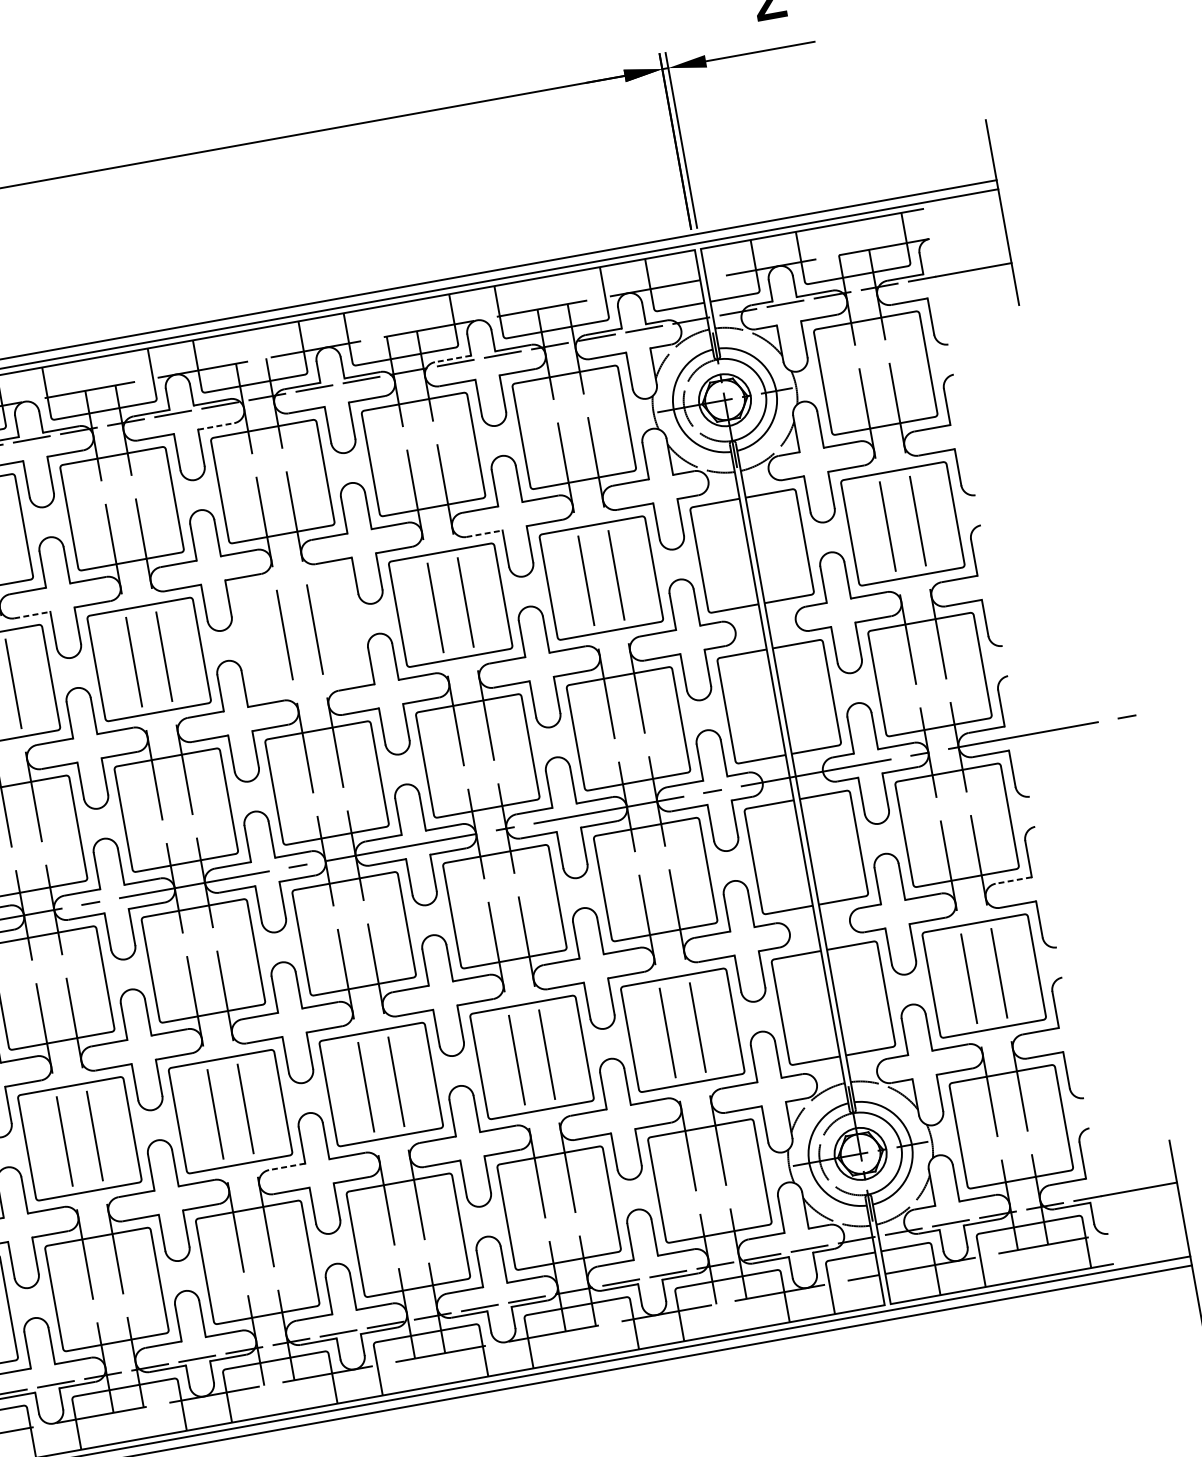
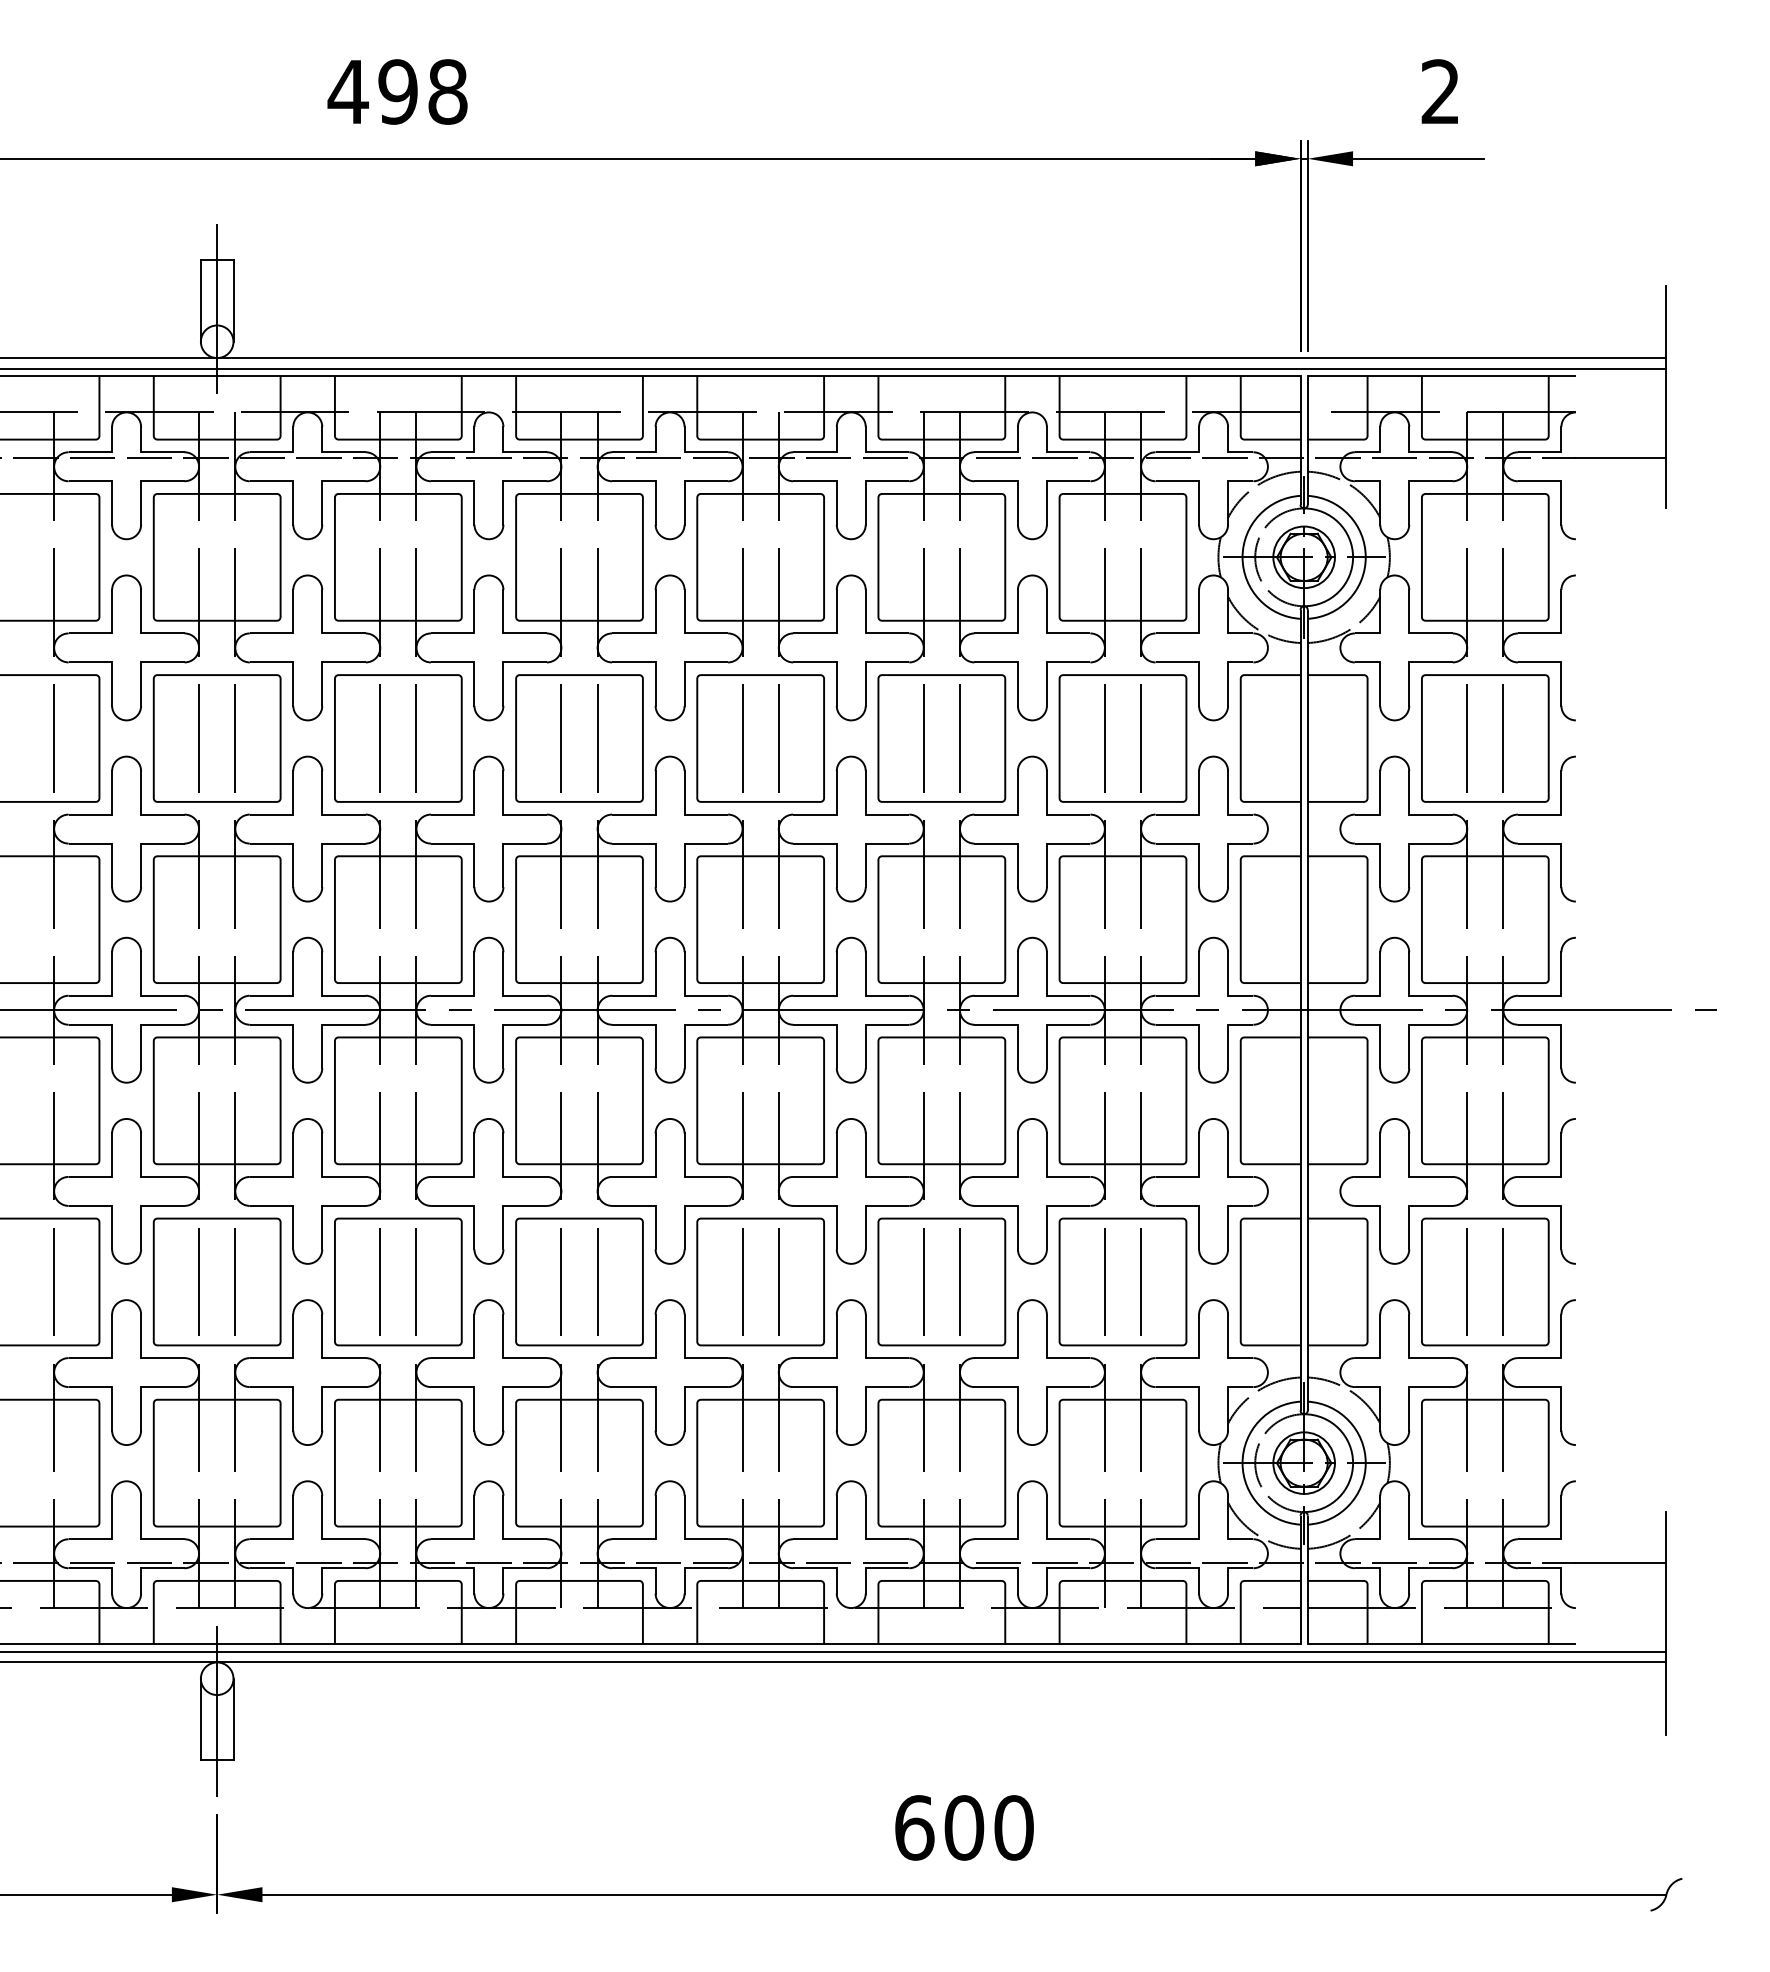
line: (453, 359) -> (996, 452), dashed -> solid
line: (216, 426) -> (706, 481), dashed -> solid
line: (484, 533) -> (996, 662), dashed -> solid
line: (32, 615) -> (452, 662), dashed -> solid
part: (299, 632) -> (760, 738), added
line: (1013, 880) -> (1539, 1176), dashed -> solid
line: (286, 1167) -> (633, 1358), dashed -> solid

